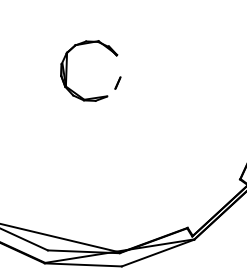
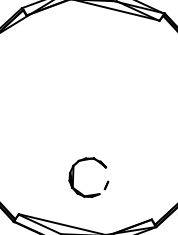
part: (68, 67) -> (74, 175), moved

